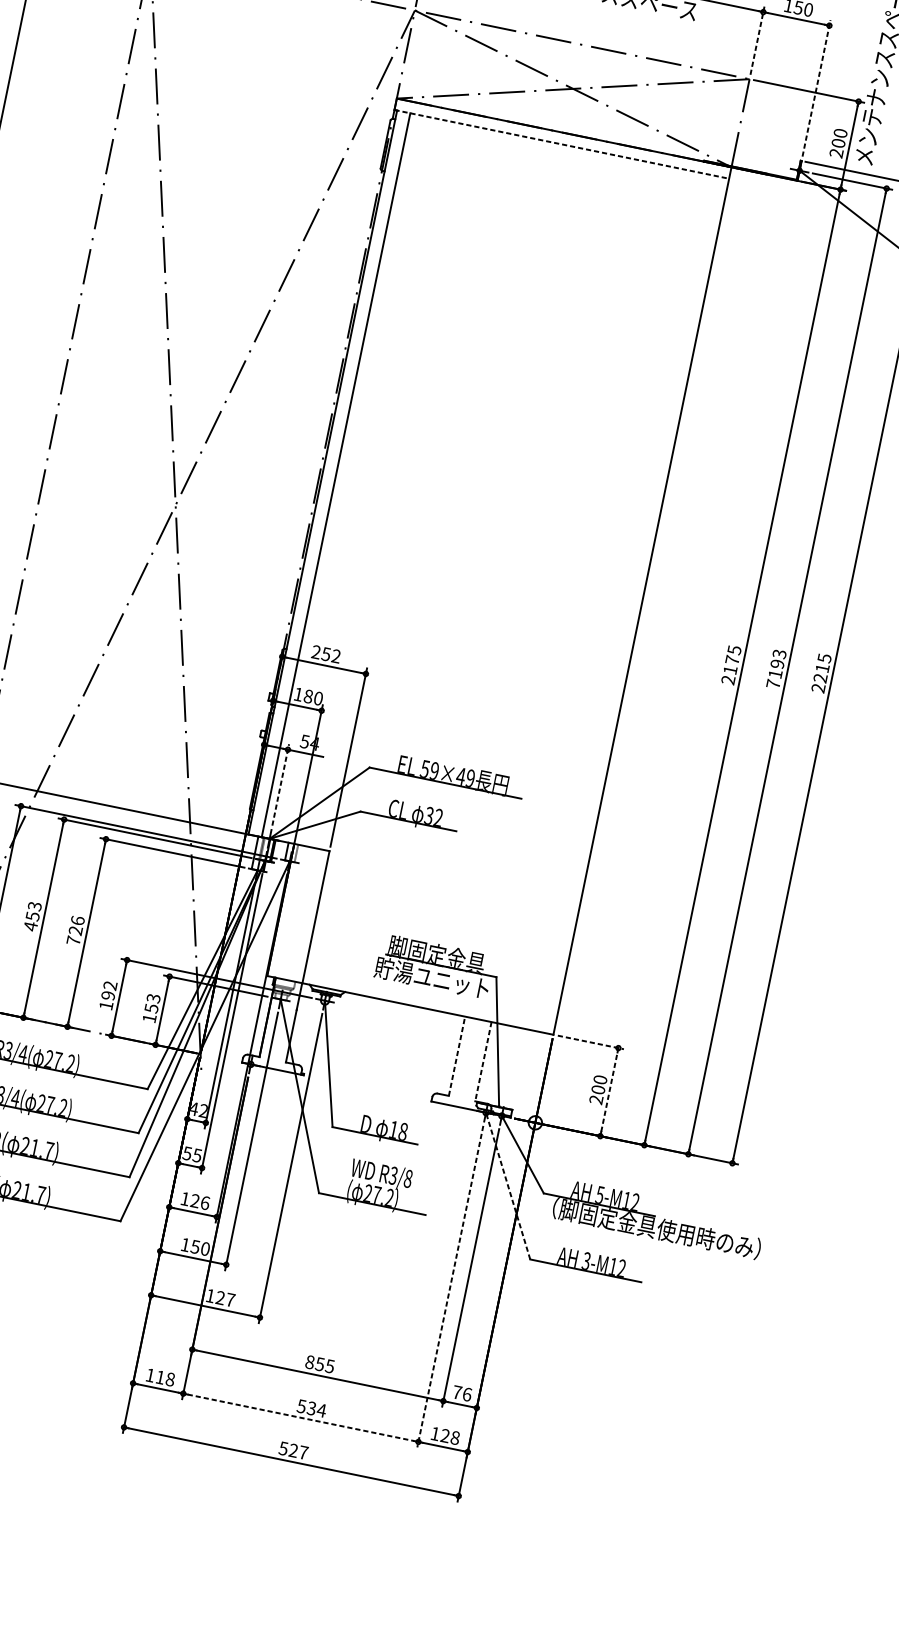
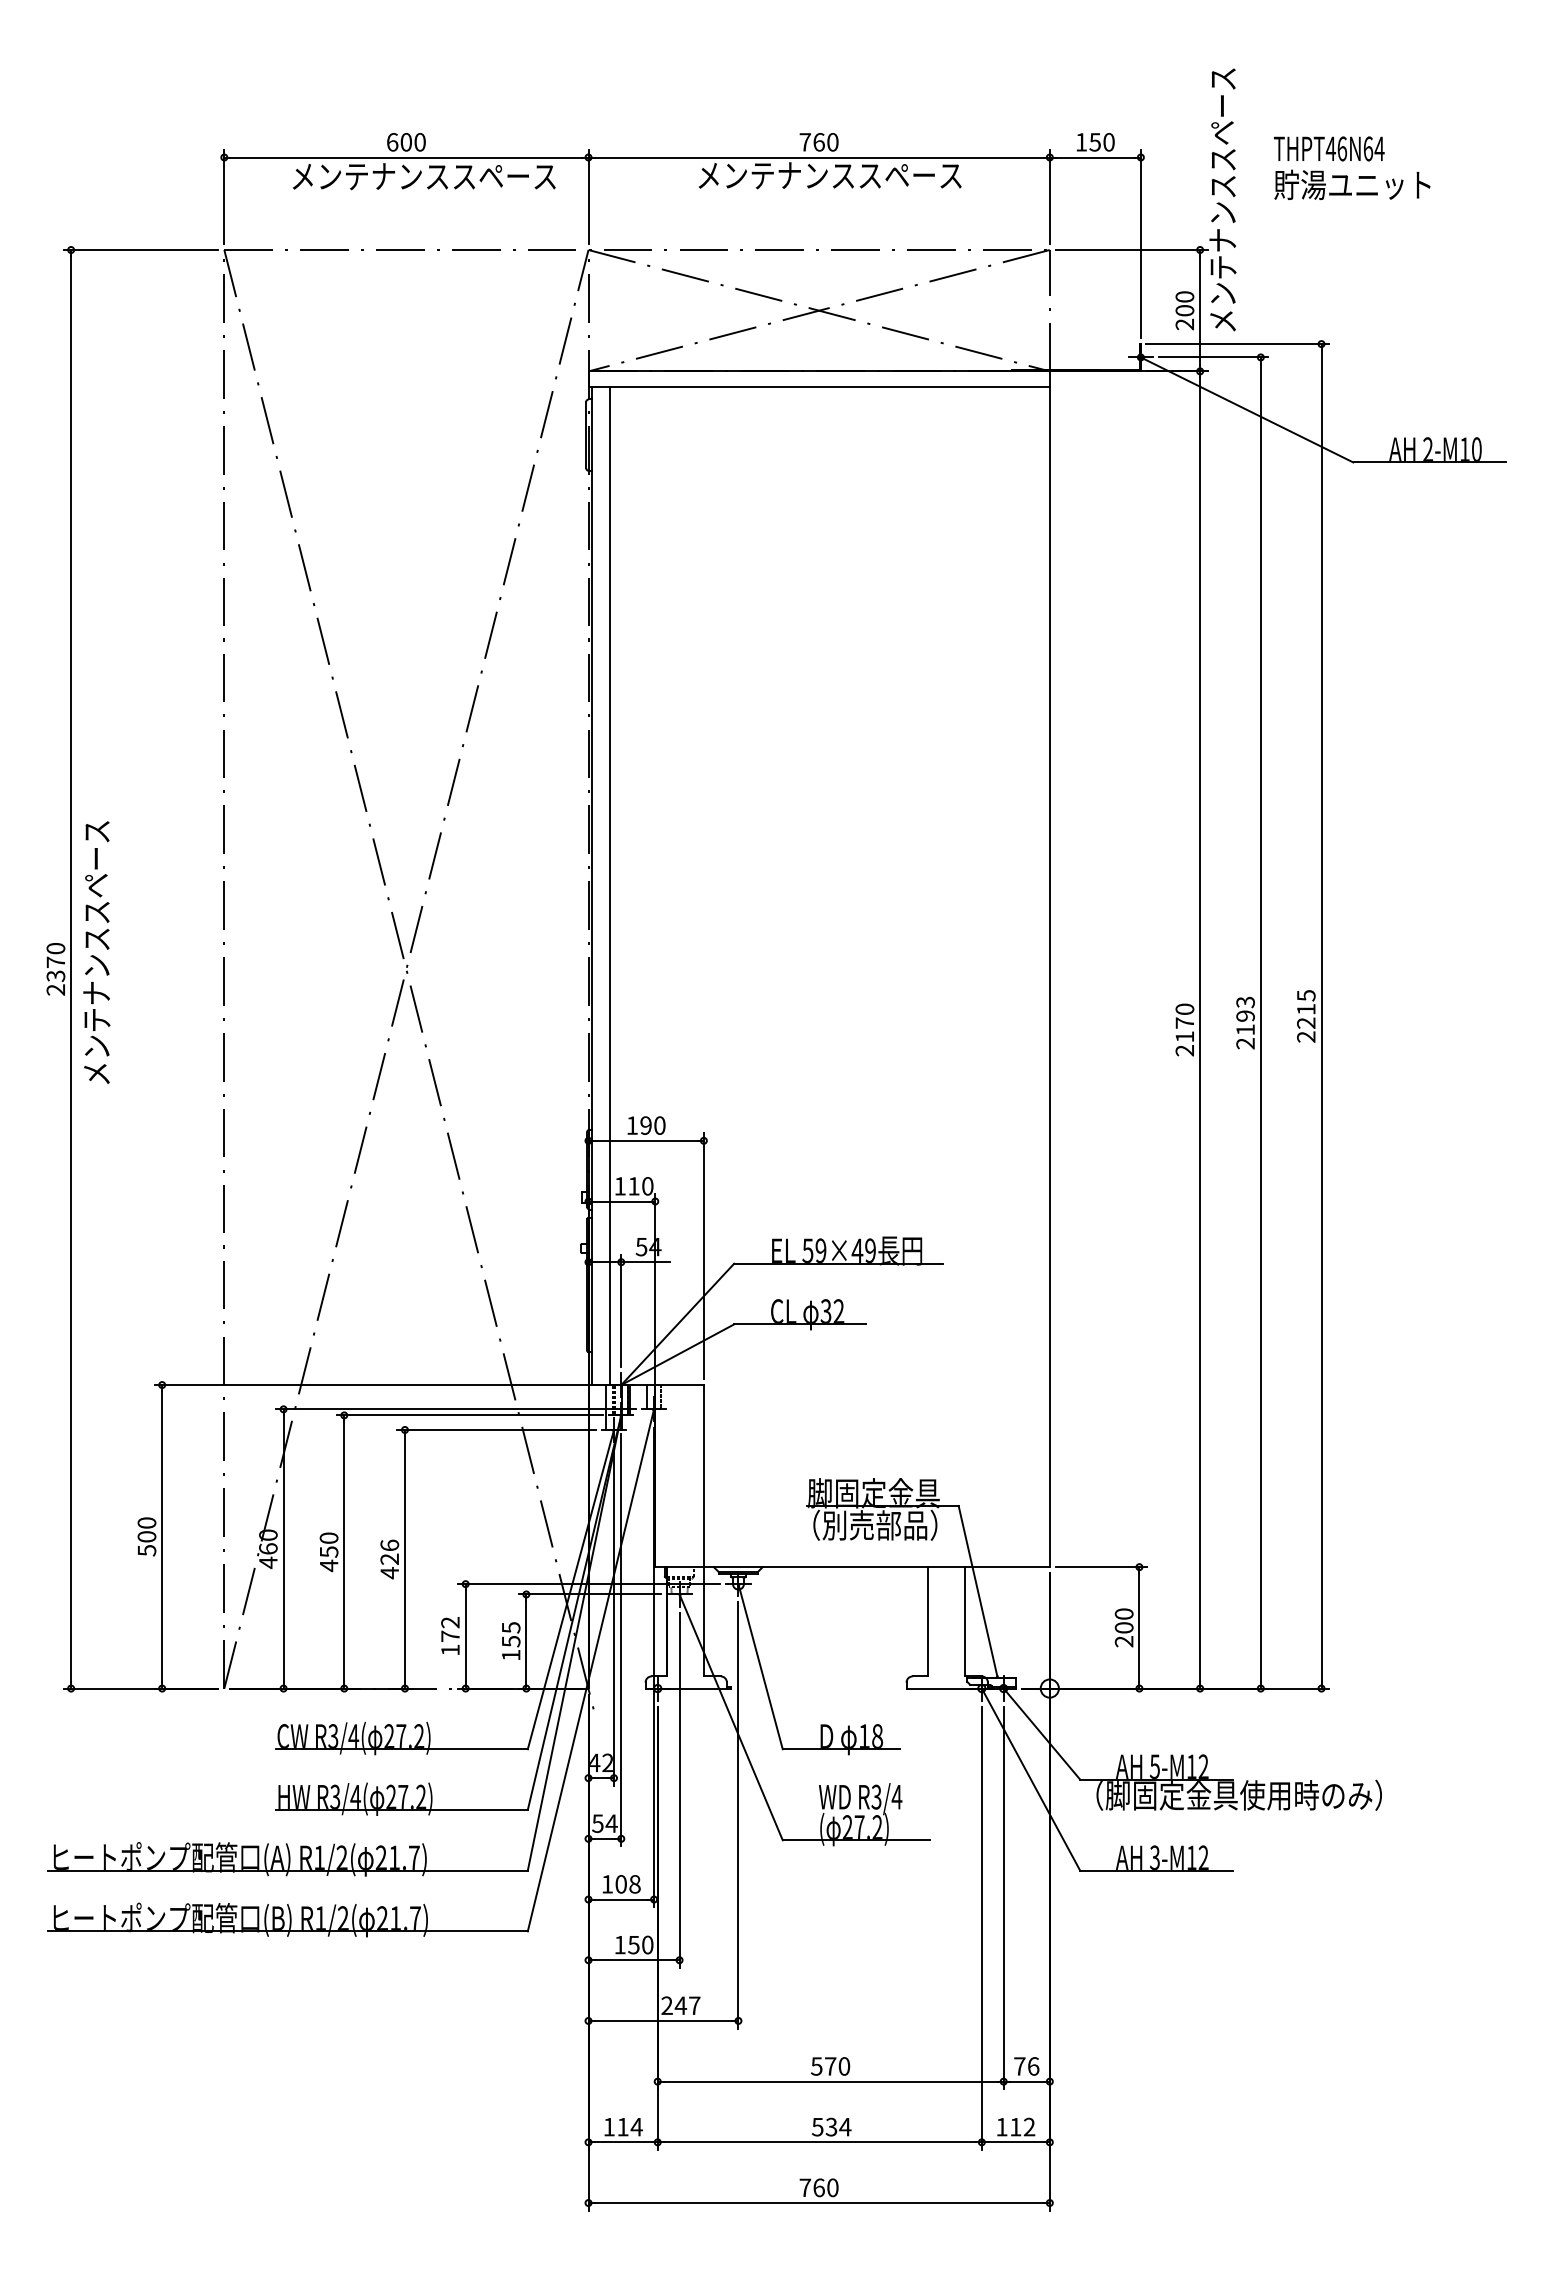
line: (757, 40) -> (1049, 196), dashed -> solid
line: (816, 87) -> (1140, 243), dashed -> solid
line: (562, 144) -> (819, 387), dashed -> solid
text: (734, 650) -> (1184, 1009), 2175 -> 2170
text: (325, 654) -> (645, 1125), 252 -> 190
text: (773, 684) -> (1245, 1043), 7193 -> 2193
text: (308, 696) -> (633, 1186), 180 -> 110
line: (280, 784) -> (621, 1310), dashed -> solid
text: (34, 905) -> (328, 1537), 453 -> 450
text: (73, 941) -> (389, 1573), 726 -> 426
text: (431, 977) -> (873, 1524), 貯湯ユニット -> （別売部品）
text: (108, 995) -> (450, 1636), 192 -> 172
text: (153, 998) -> (510, 1627), 153 -> 155
line: (590, 1042) -> (1101, 1567), dashed -> solid
line: (457, 1056) -> (928, 1621), dashed -> solid
line: (483, 1061) -> (964, 1621), dashed -> solid
line: (609, 1091) -> (1139, 1627), dashed -> solid
text: (197, 1155) -> (611, 1823), 55 -> 54
text: (408, 1178) -> (896, 1796), R3/8 -> R3/4
line: (507, 1185) -> (1030, 1779), dashed -> solid
text: (199, 1202) -> (627, 1884), 126 -> 108
line: (450, 1286) -> (981, 1928), dashed -> solid
text: (215, 1296) -> (674, 2005), 127 -> 247
text: (319, 1364) -> (830, 2066), 855 -> 570
text: (170, 1378) -> (636, 2126), 118 -> 114
line: (300, 1417) -> (819, 2142), dashed -> solid
text: (450, 1436) -> (1022, 2126), 128 -> 112
text: (293, 1450) -> (818, 2187), 527 -> 760

